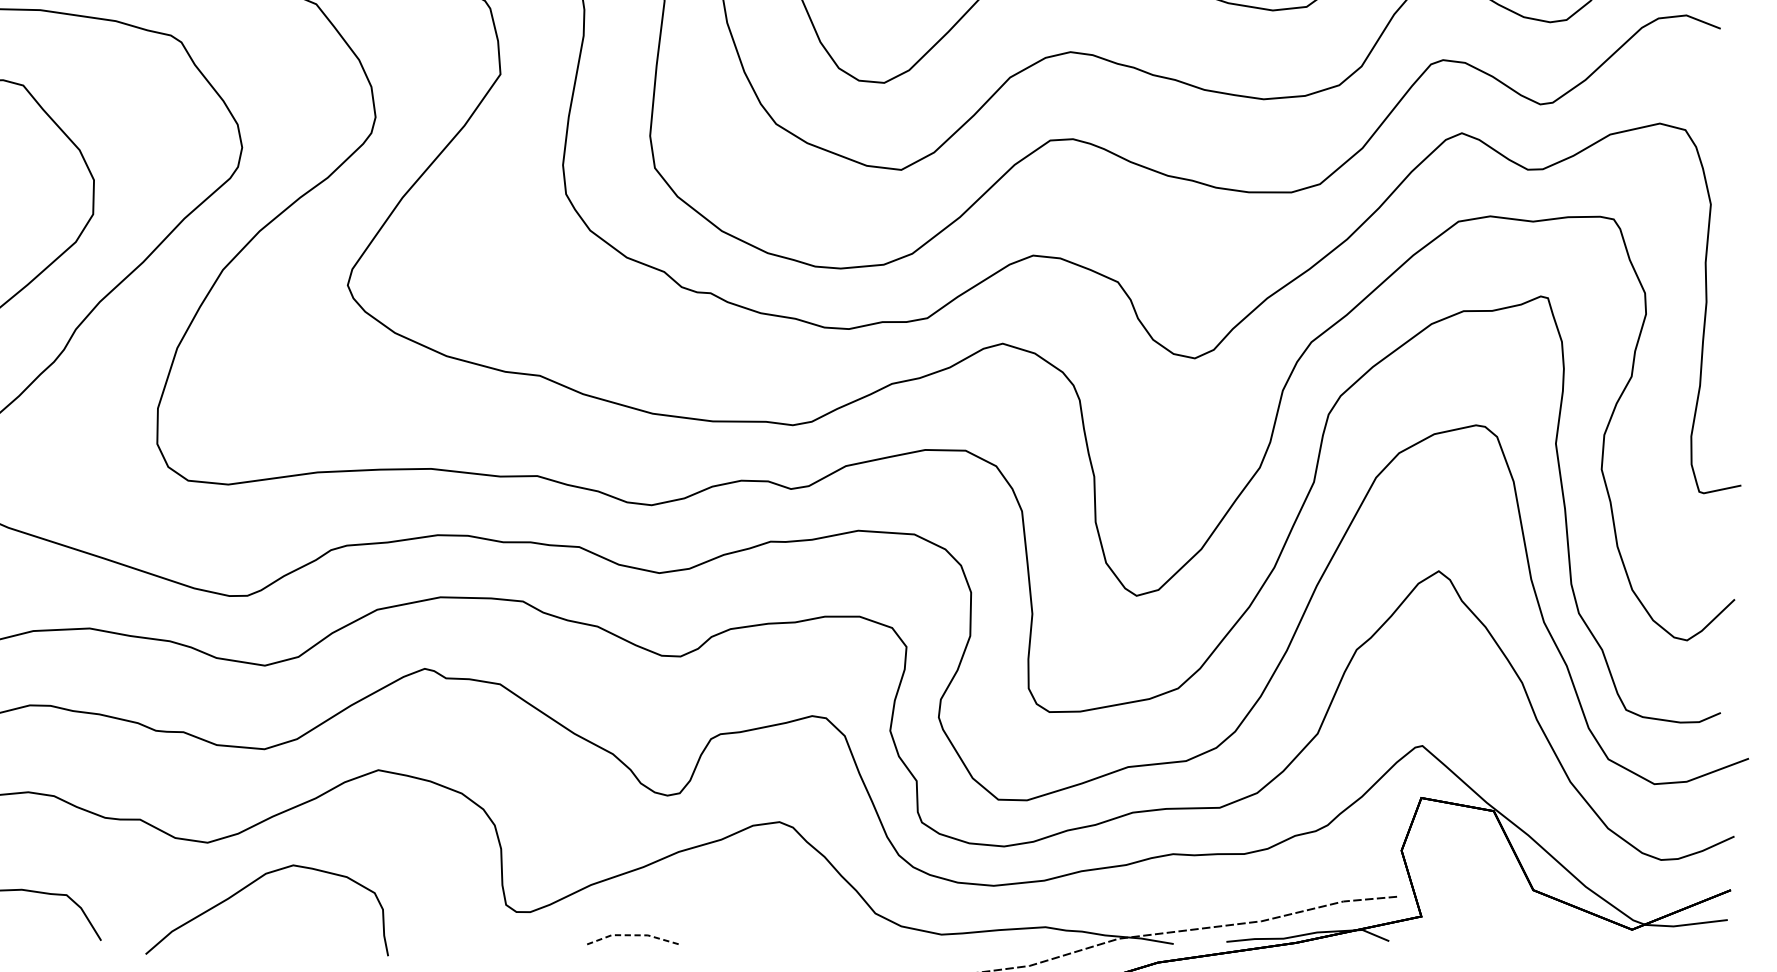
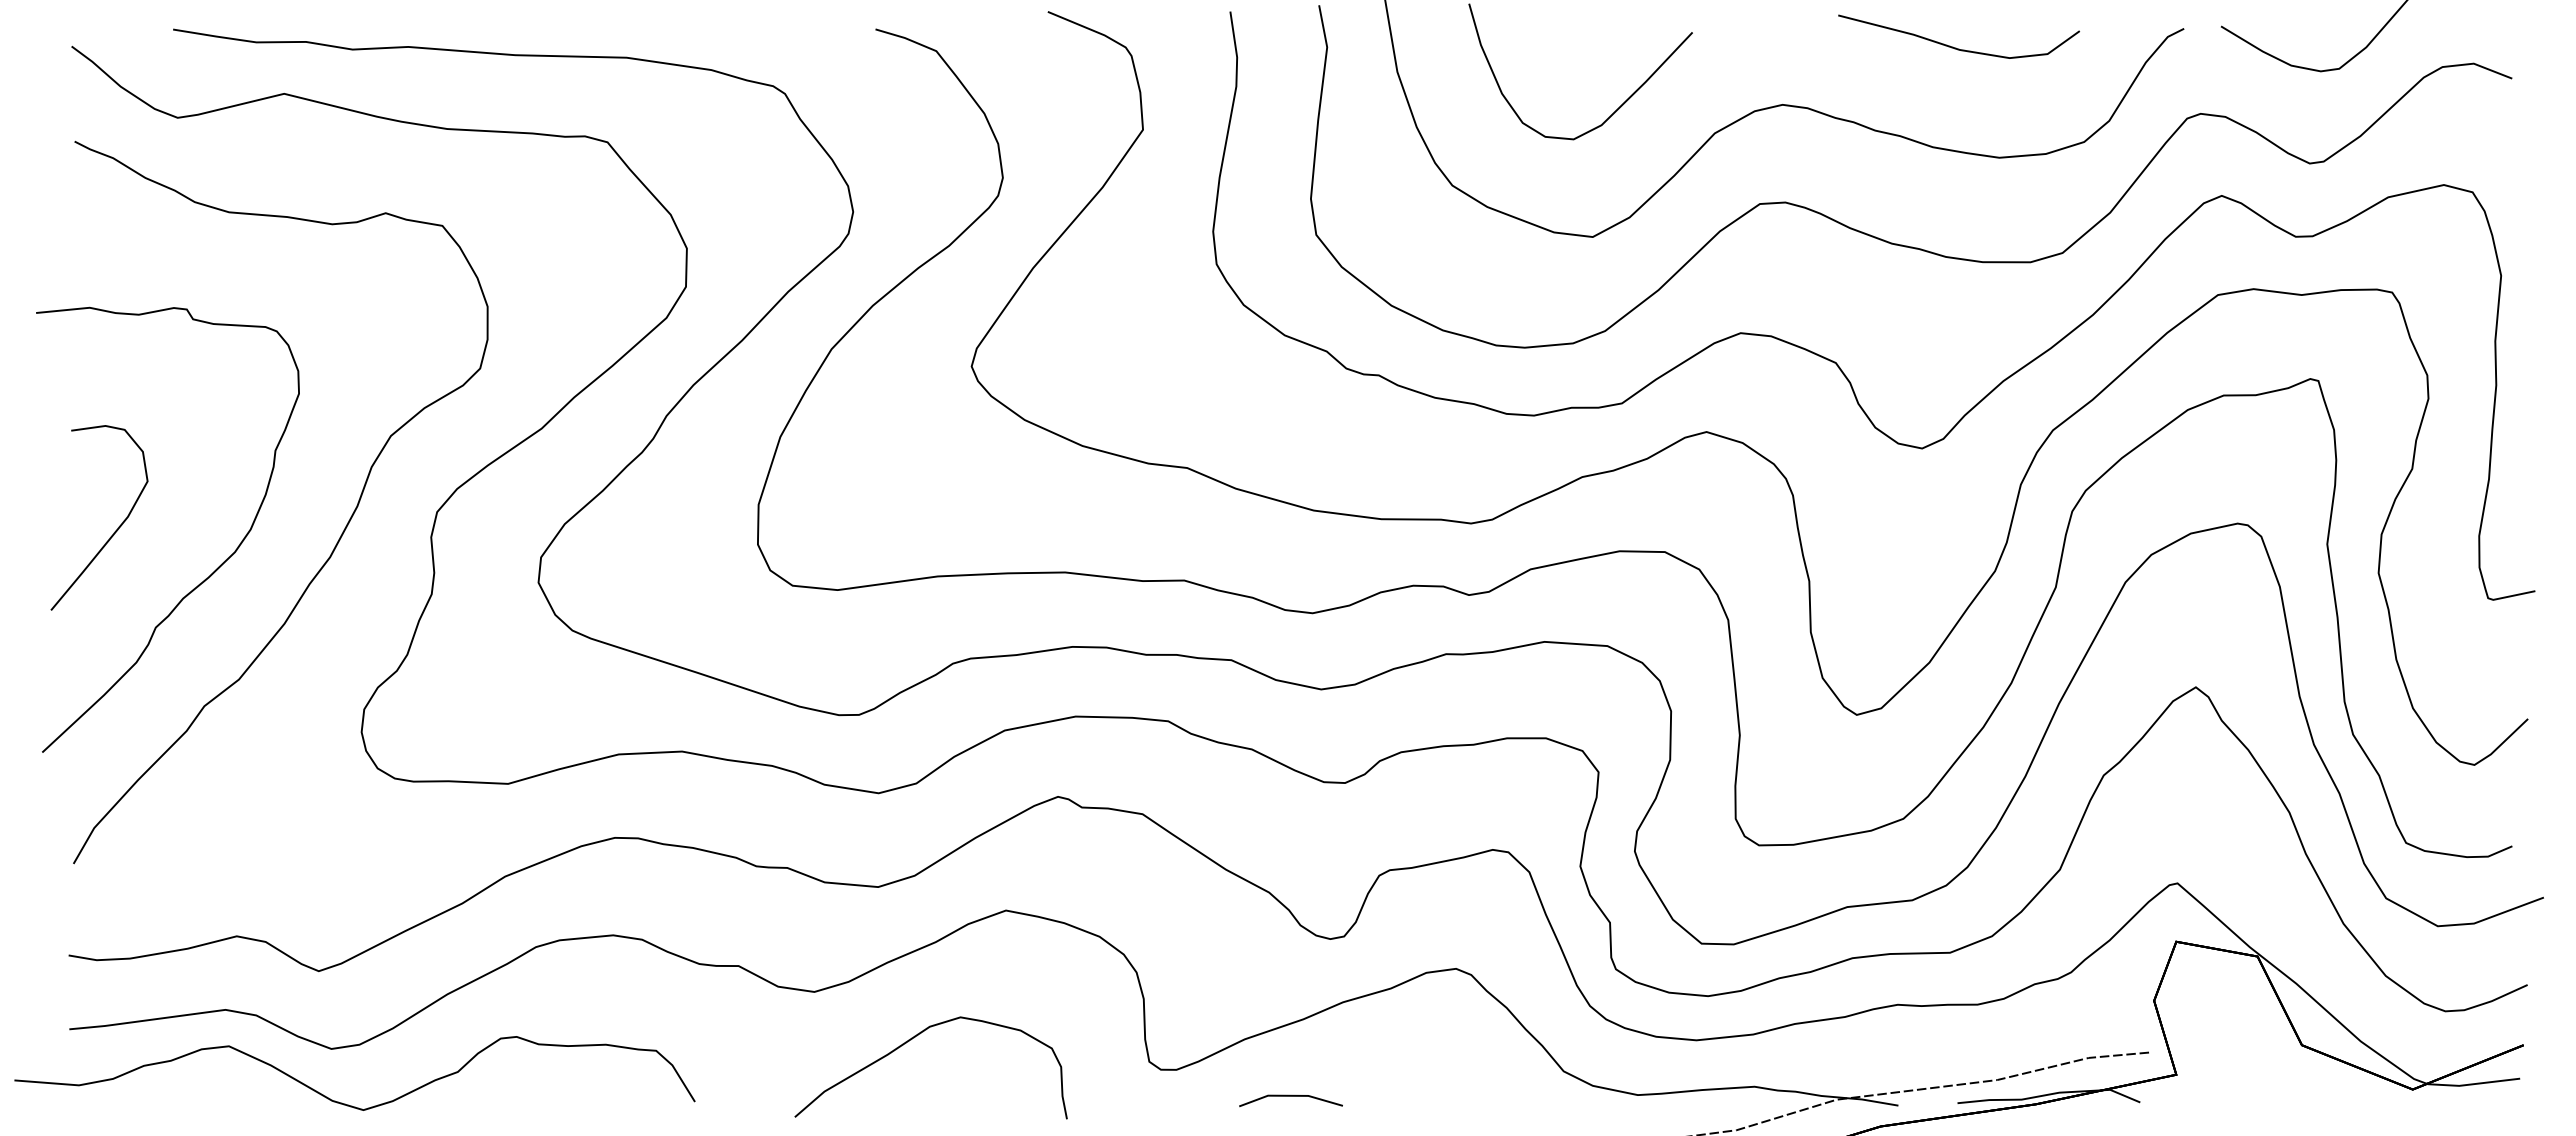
curve: (250, 885) -> (912, 1039), moved
line: (631, 935) -> (1290, 1095), dashed -> solid

